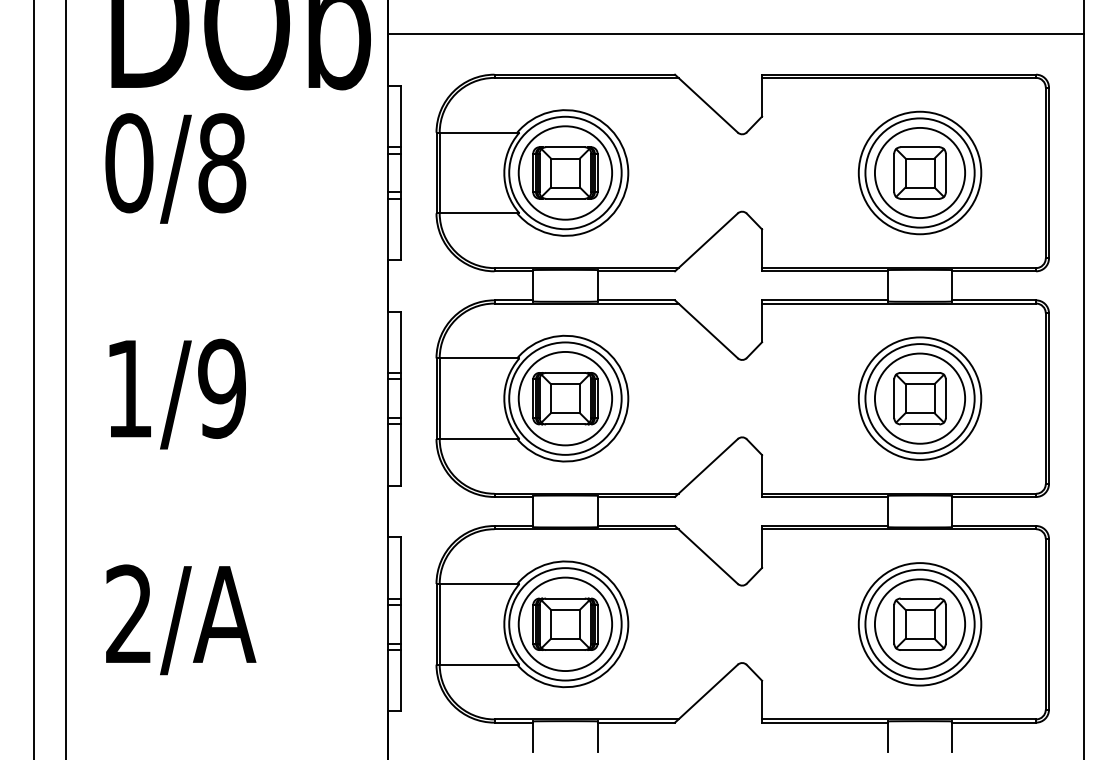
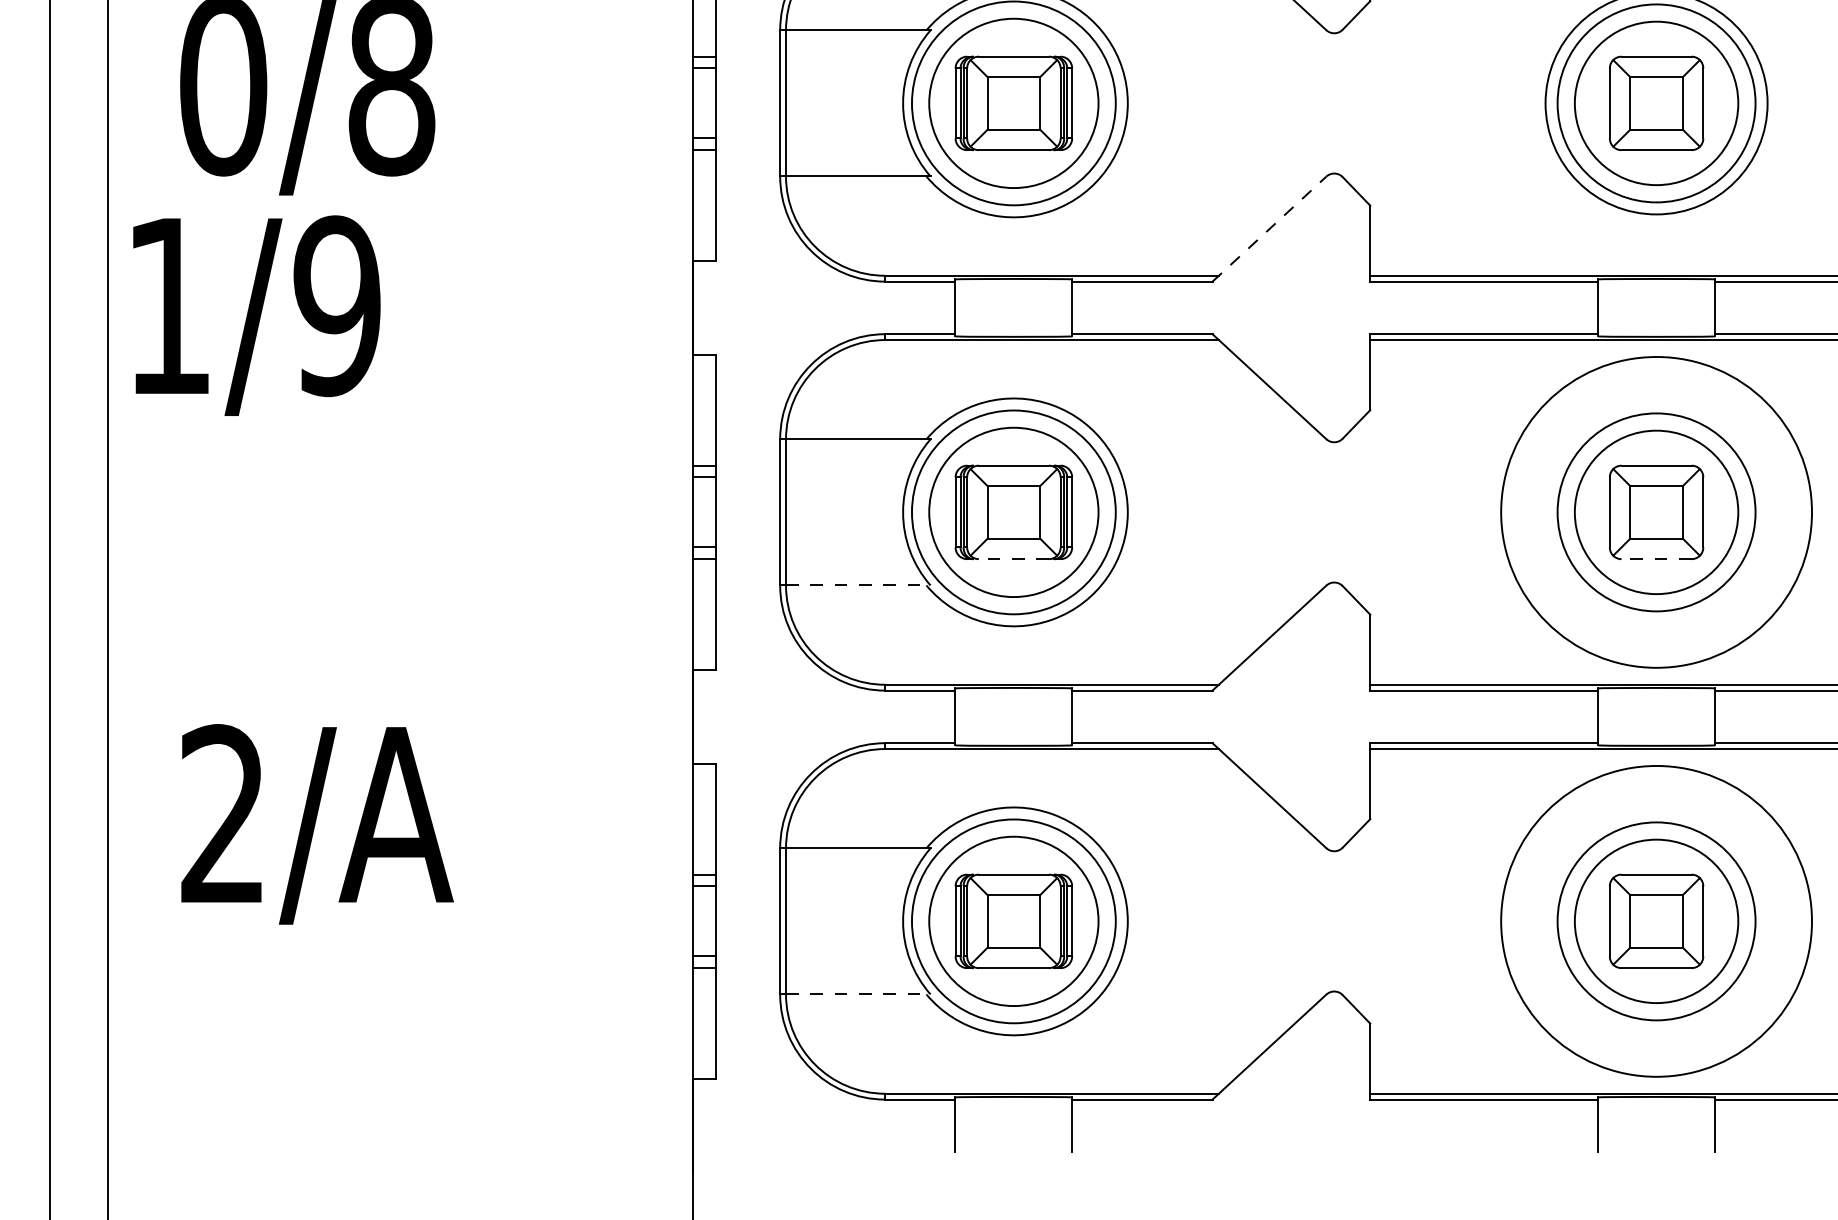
line: (706, 242) -> (1269, 229), solid -> dashed
text: (177, 393) -> (256, 314), moved
circle: (919, 398) -> (1655, 512), size x1.4
line: (564, 424) -> (1012, 559), solid -> dashed
line: (919, 424) -> (1655, 559), solid -> dashed
line: (479, 438) -> (858, 584), solid -> dashed
text: (181, 619) -> (318, 823), moved
circle: (919, 624) -> (1655, 921), size x1.4
line: (479, 664) -> (858, 994), solid -> dashed

